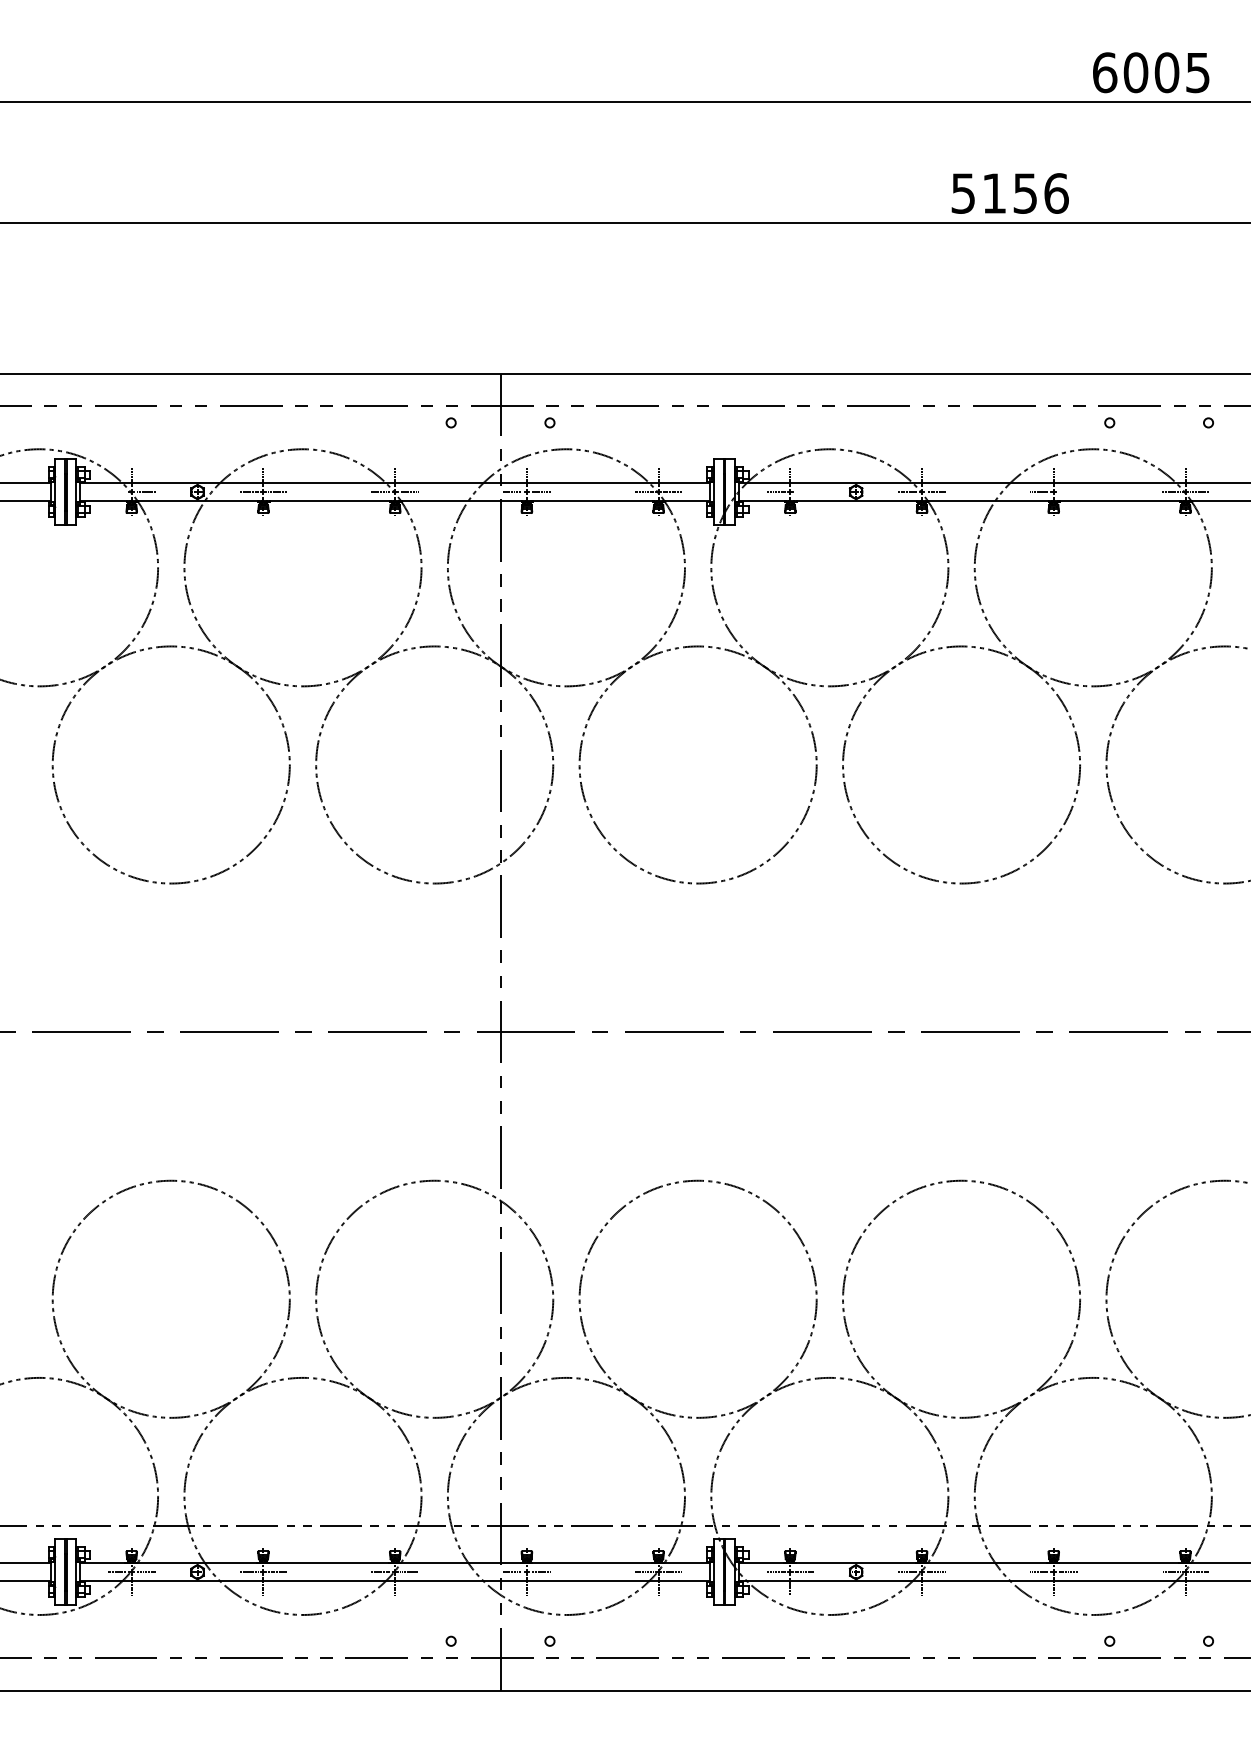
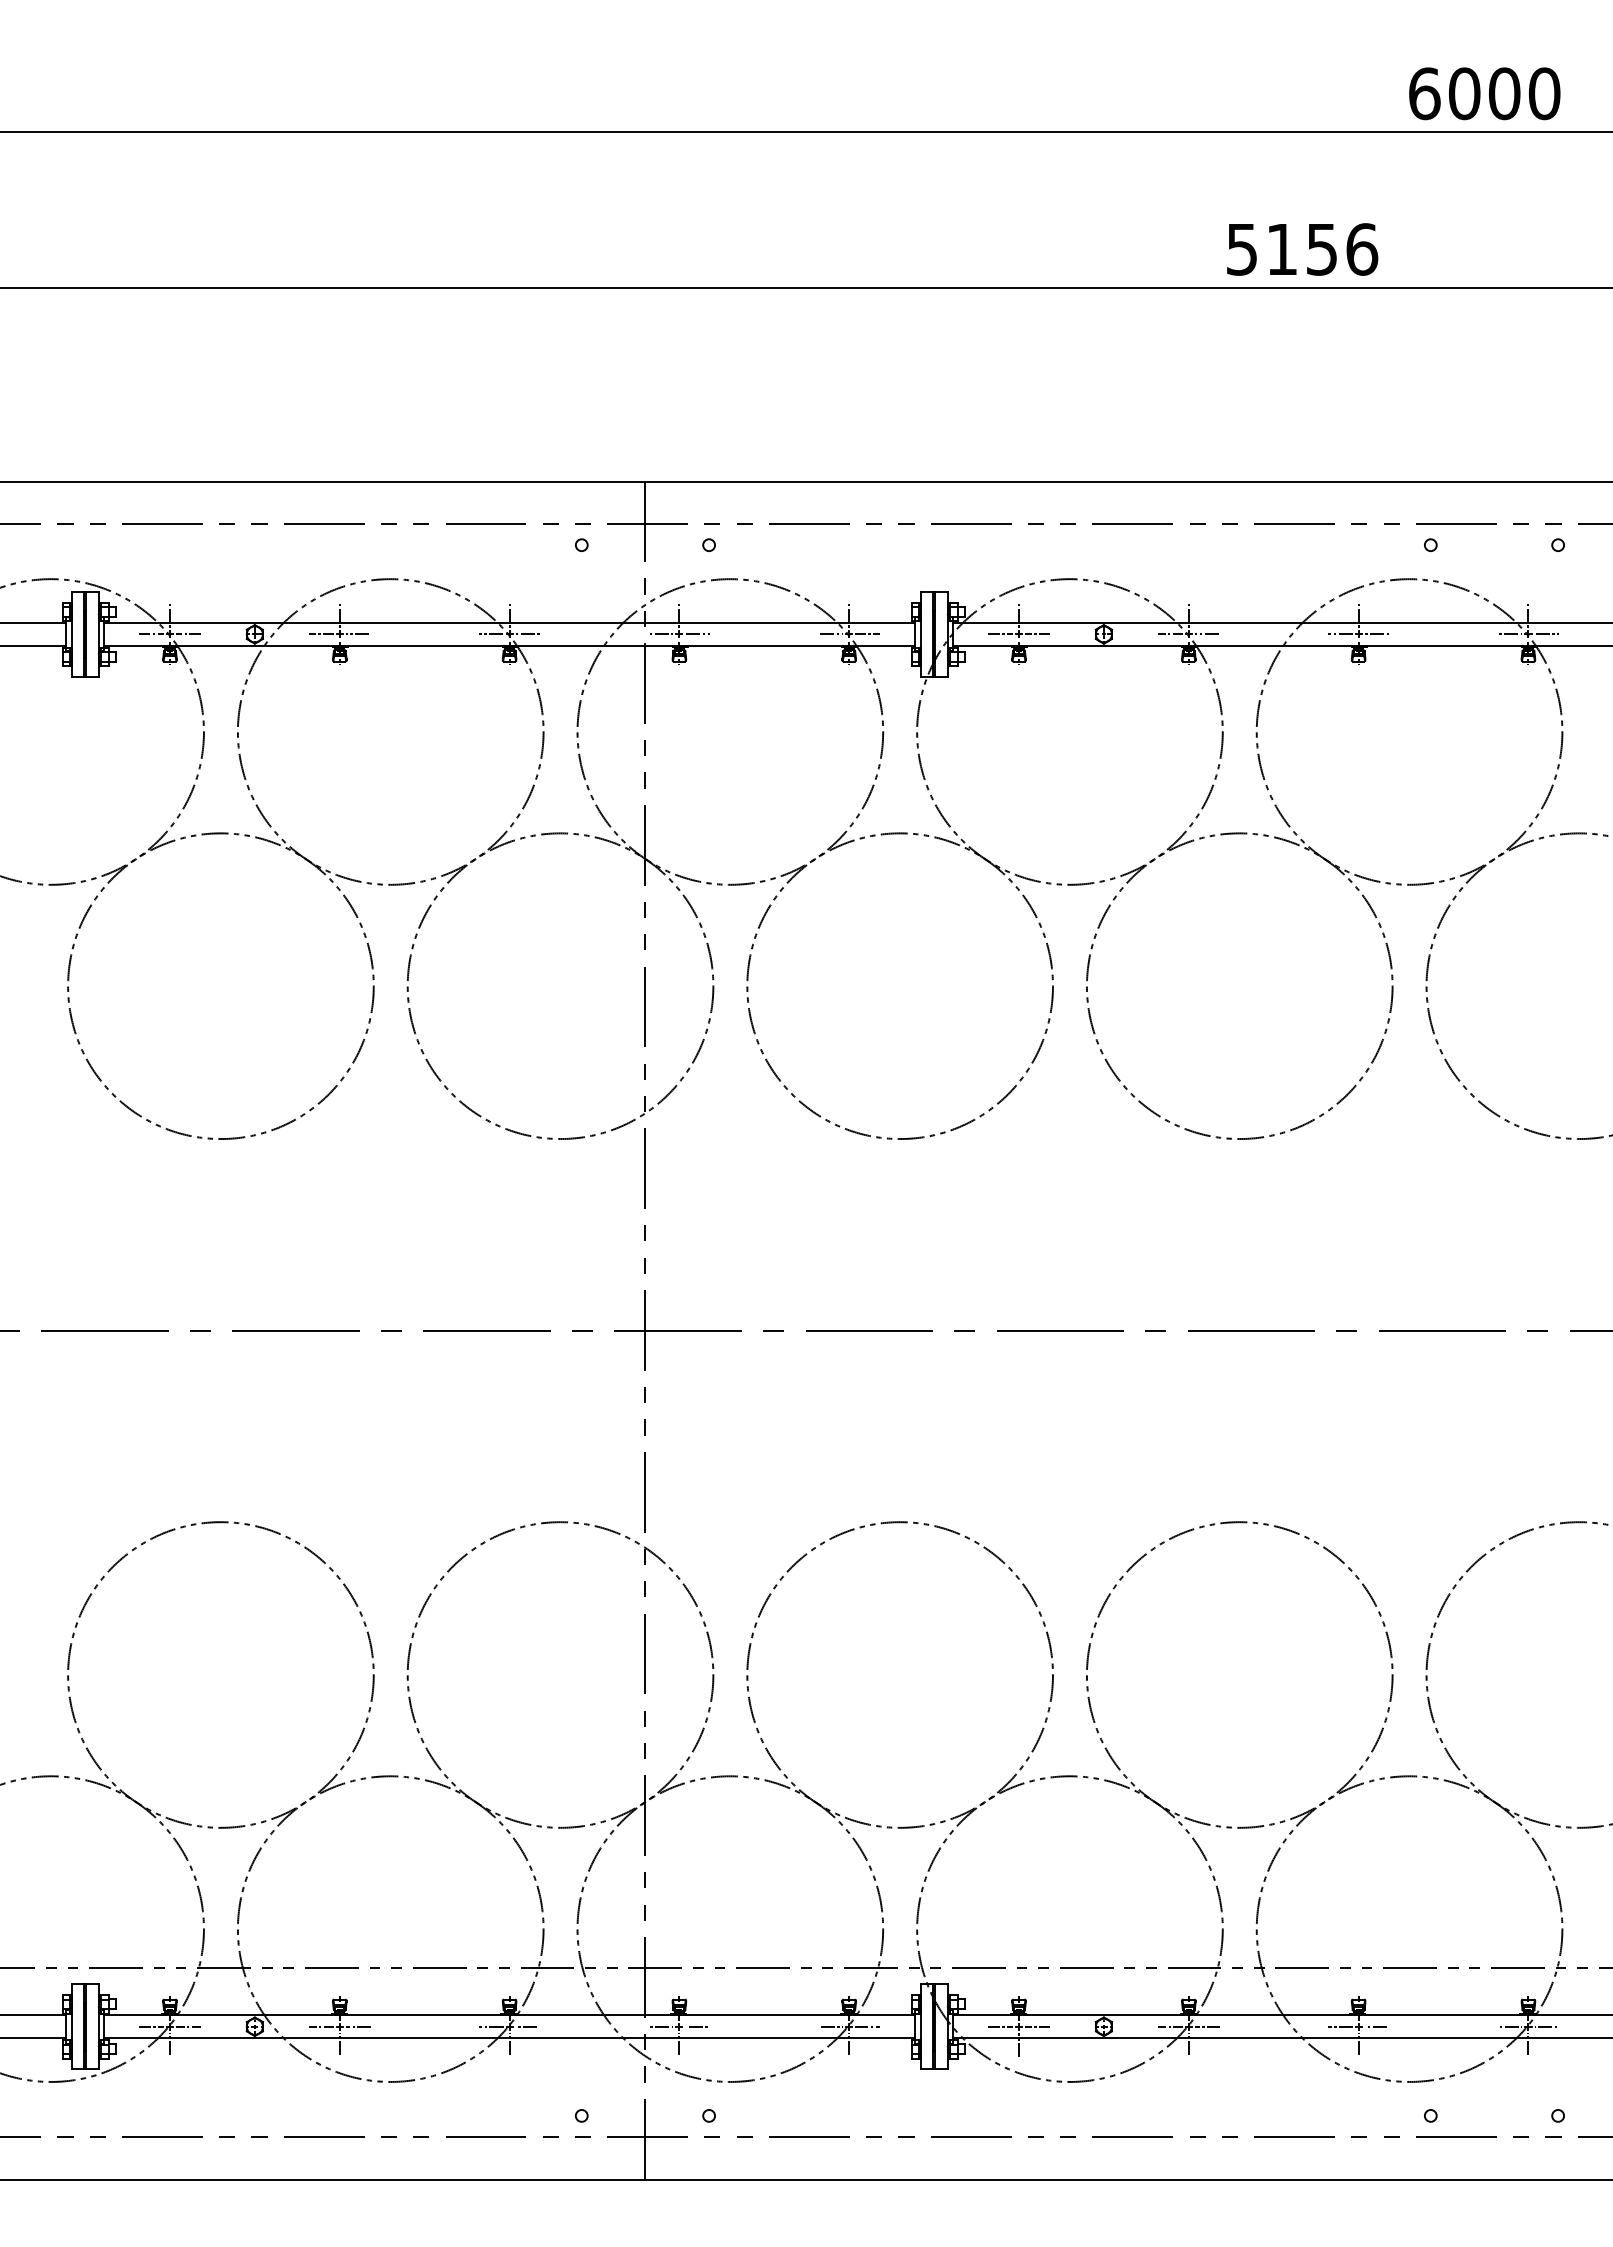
text: (1197, 72) -> (1544, 93), 6005 -> 6000
line: (117, 492) -> (151, 634), added
line: (804, 492) -> (1037, 634), added
line: (1067, 492) -> (1376, 634), added

